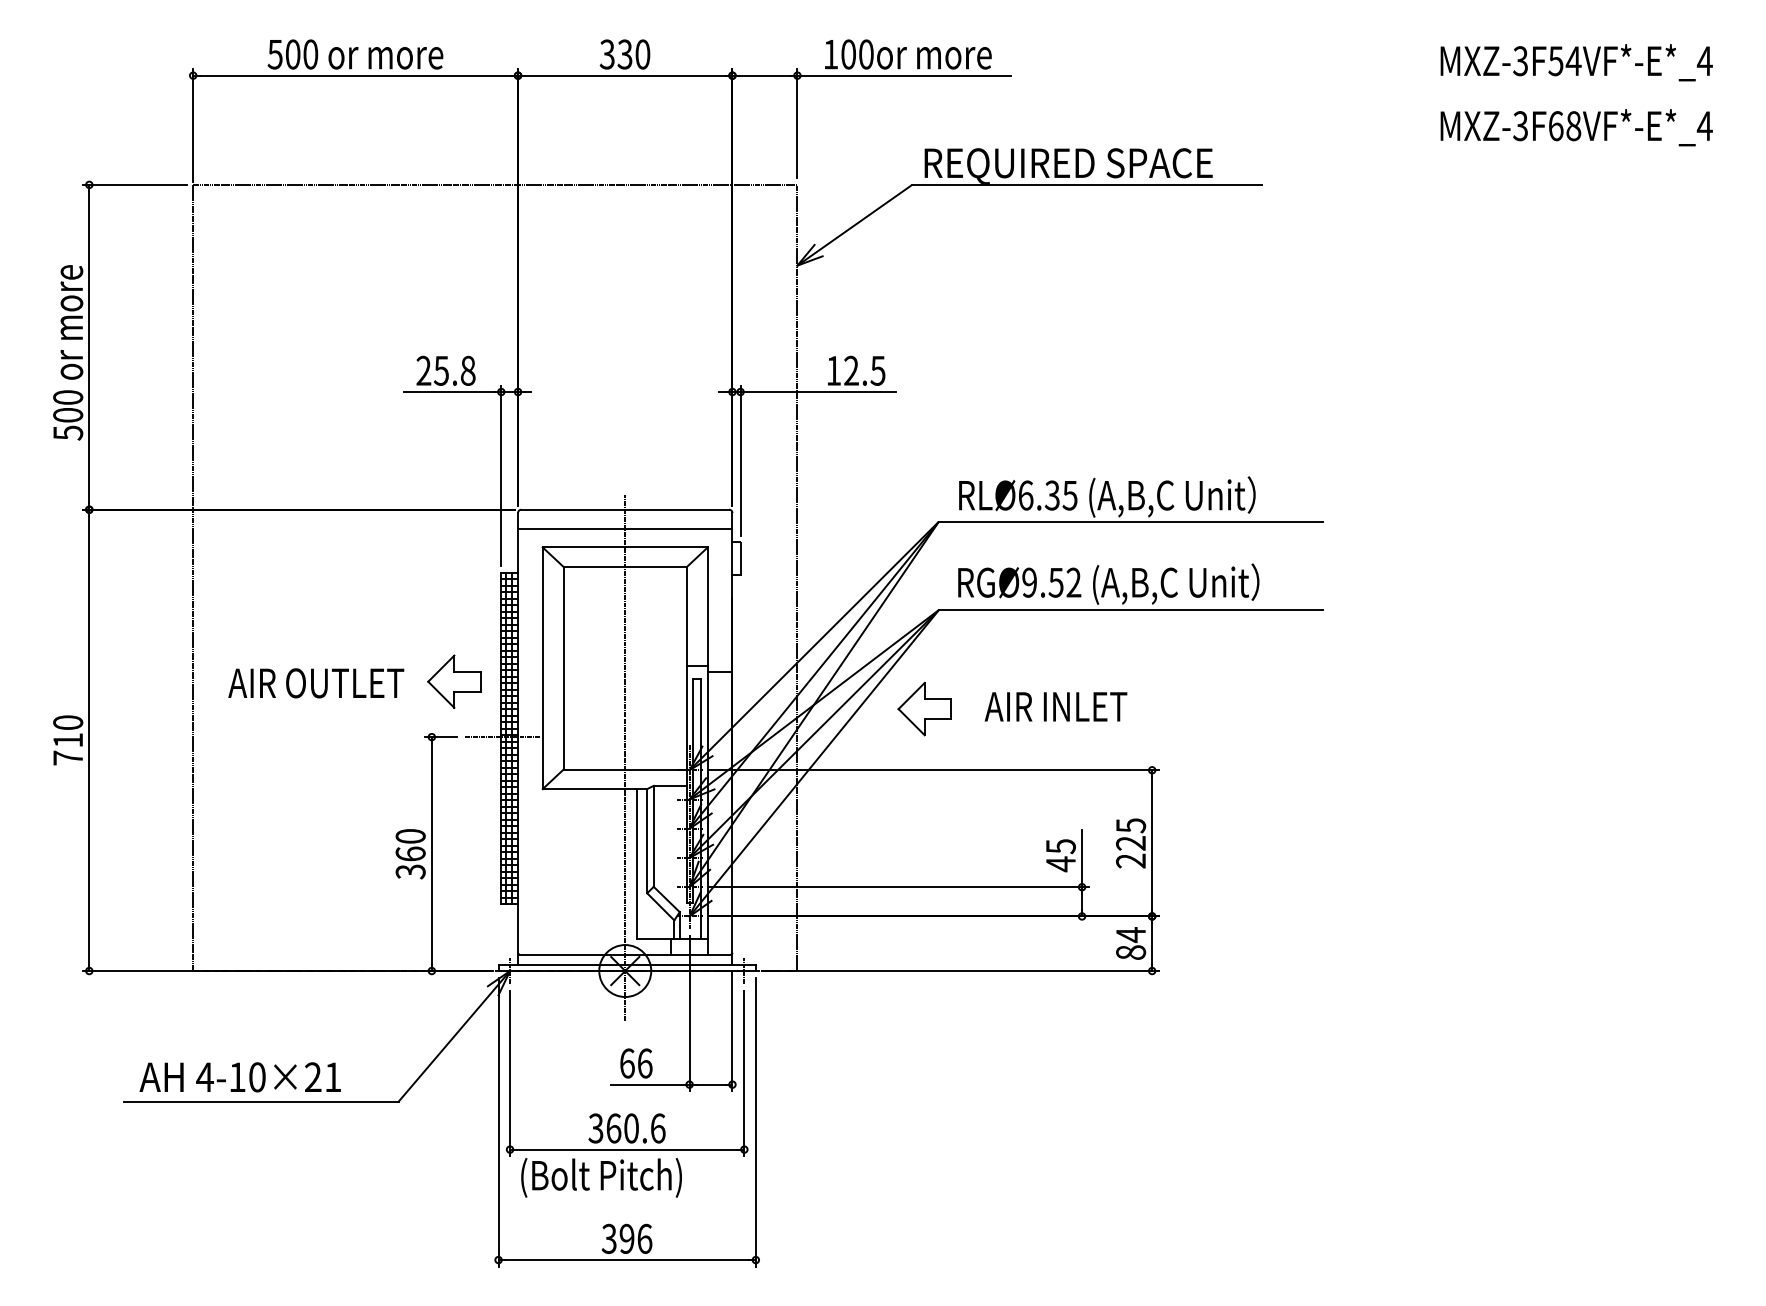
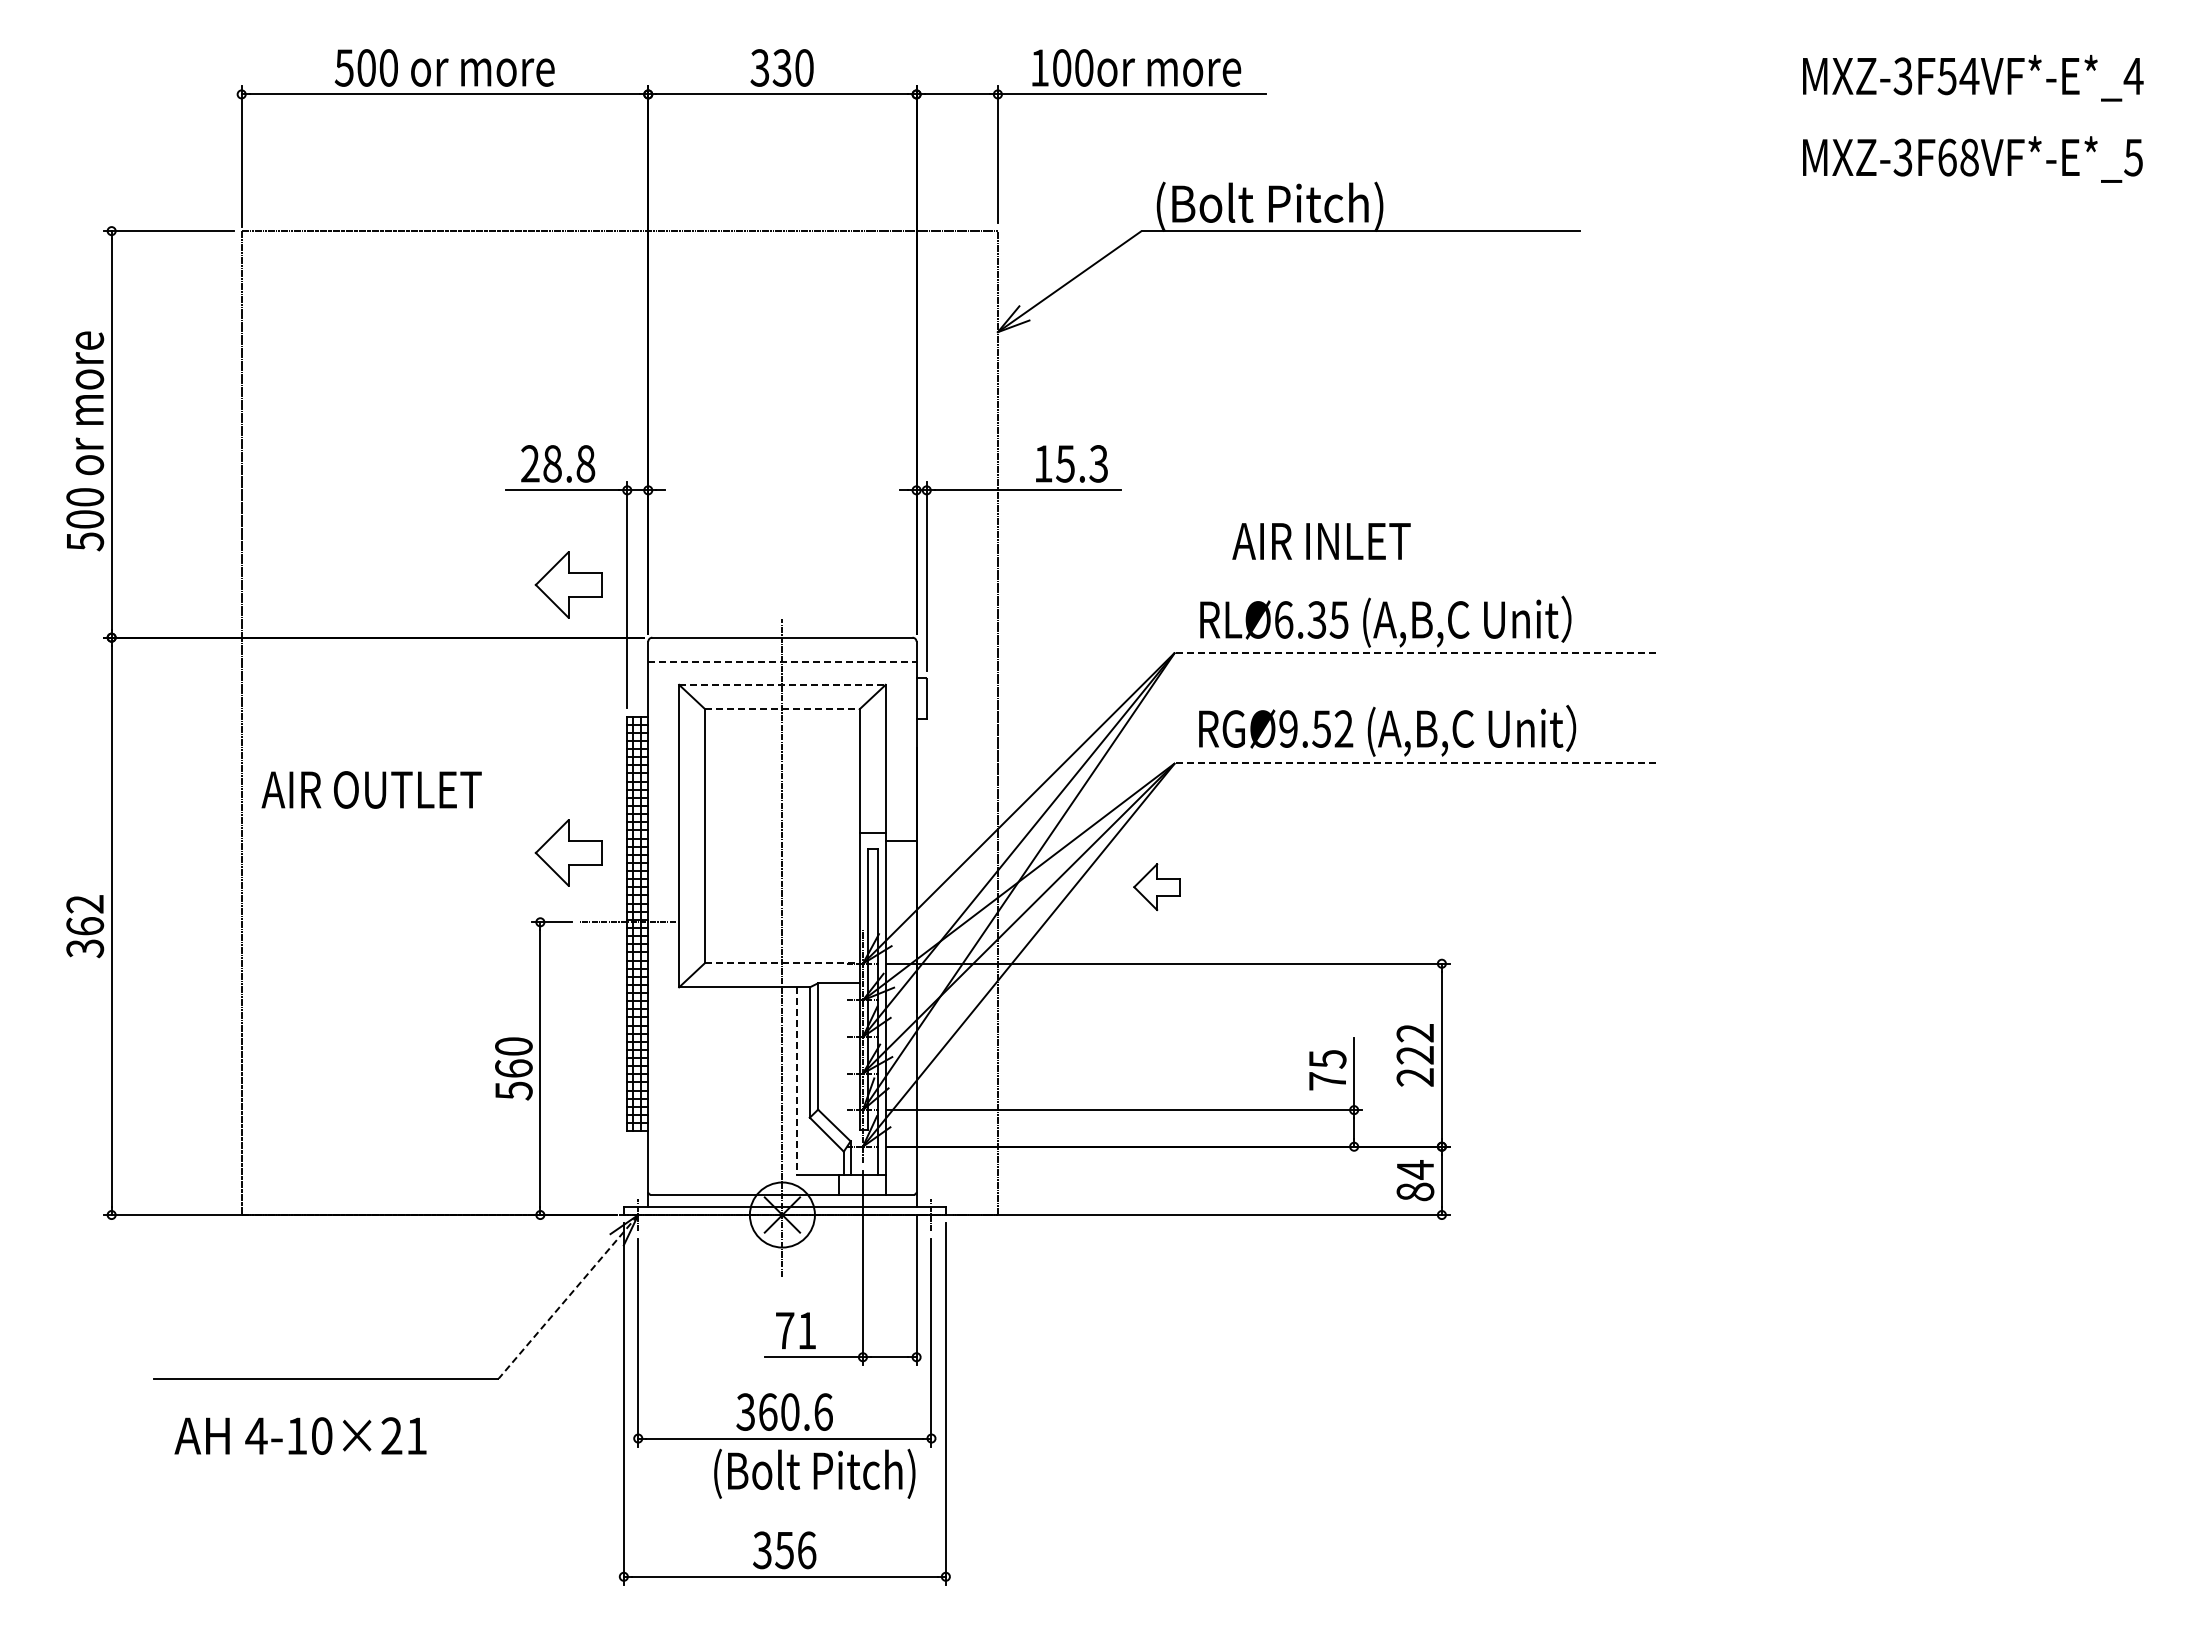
text: (1704, 126) -> (2133, 157), MXZ-3F68VF*-E*_4 -> MXZ-3F68VF*-E*_5
text: (1067, 164) -> (1336, 205), REQUIRED SPACE -> (Bolt Pitch)
text: (441, 370) -> (552, 463), 25.8 -> 28.8
text: (864, 370) -> (1081, 463), 12.5 -> 15.3
part: (454, 467) -> (568, 584), added
line: (1131, 521) -> (1415, 652), solid -> dashed
line: (625, 529) -> (782, 662), solid -> dashed
line: (625, 547) -> (782, 684), solid -> dashed
line: (625, 567) -> (782, 709), solid -> dashed
line: (1131, 610) -> (1415, 763), solid -> dashed
text: (316, 682) -> (371, 789), moved
text: (1055, 706) -> (1321, 541), moved
part: (924, 708) -> (1156, 886), size x0.7
text: (68, 740) -> (85, 926), 710 -> 362
line: (625, 769) -> (782, 962), solid -> dashed
text: (1131, 825) -> (1415, 1033), 225 -> 222
line: (637, 864) -> (797, 1081), solid -> dashed
text: (1060, 864) -> (1327, 1081), 45 -> 75
text: (410, 871) -> (513, 1090), 360 -> 560
line: (454, 1036) -> (568, 1297), solid -> dashed
text: (636, 1063) -> (796, 1330), 66 -> 71
text: (240, 1076) -> (300, 1435), moved
text: (601, 1177) -> (814, 1473), moved
text: (626, 1239) -> (784, 1550), 396 -> 356

